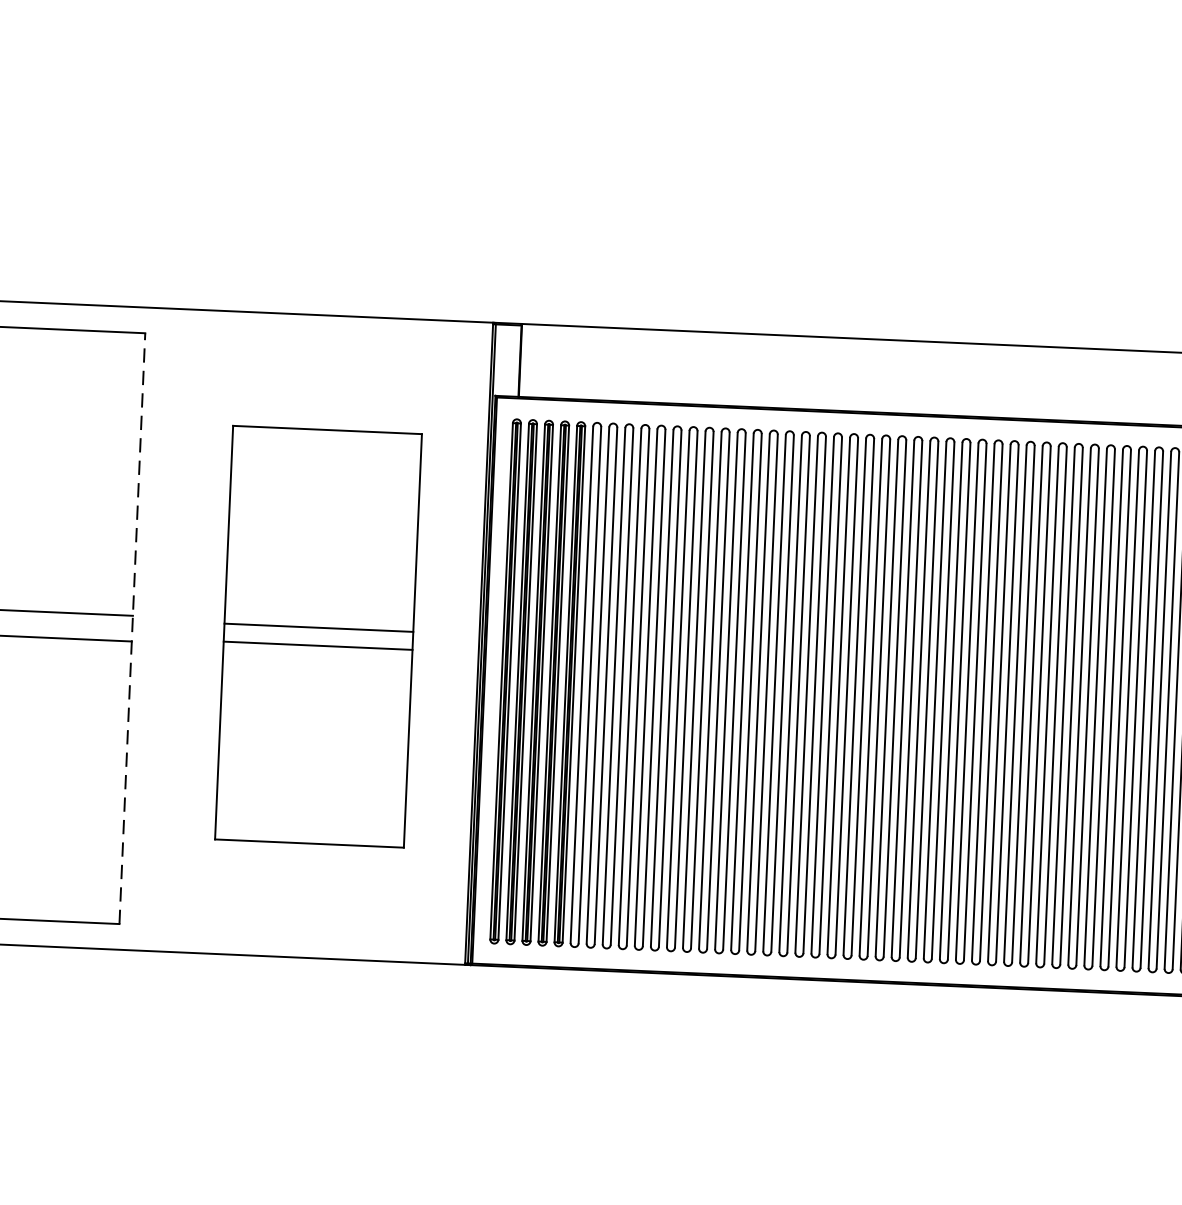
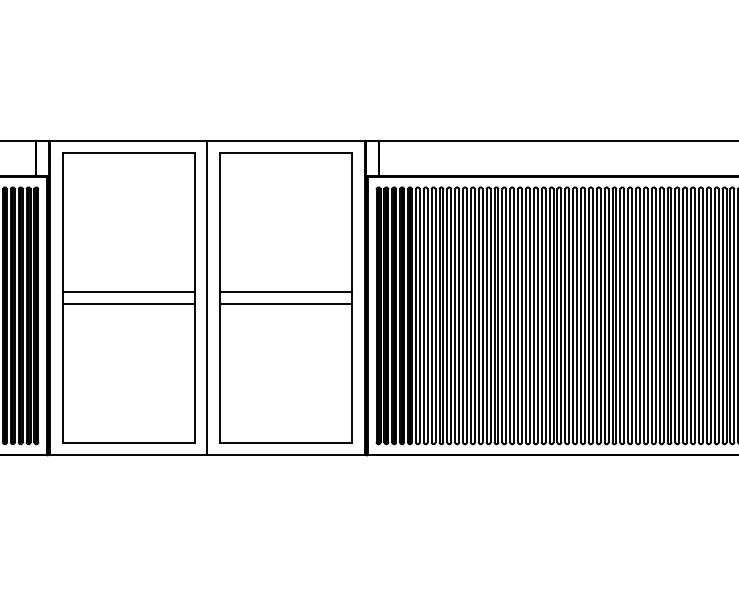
line: (158, 628) -> (207, 297), added
line: (131, 629) -> (194, 298), dashed -> solid
part: (317, 635) -> (285, 297), size x1.43

